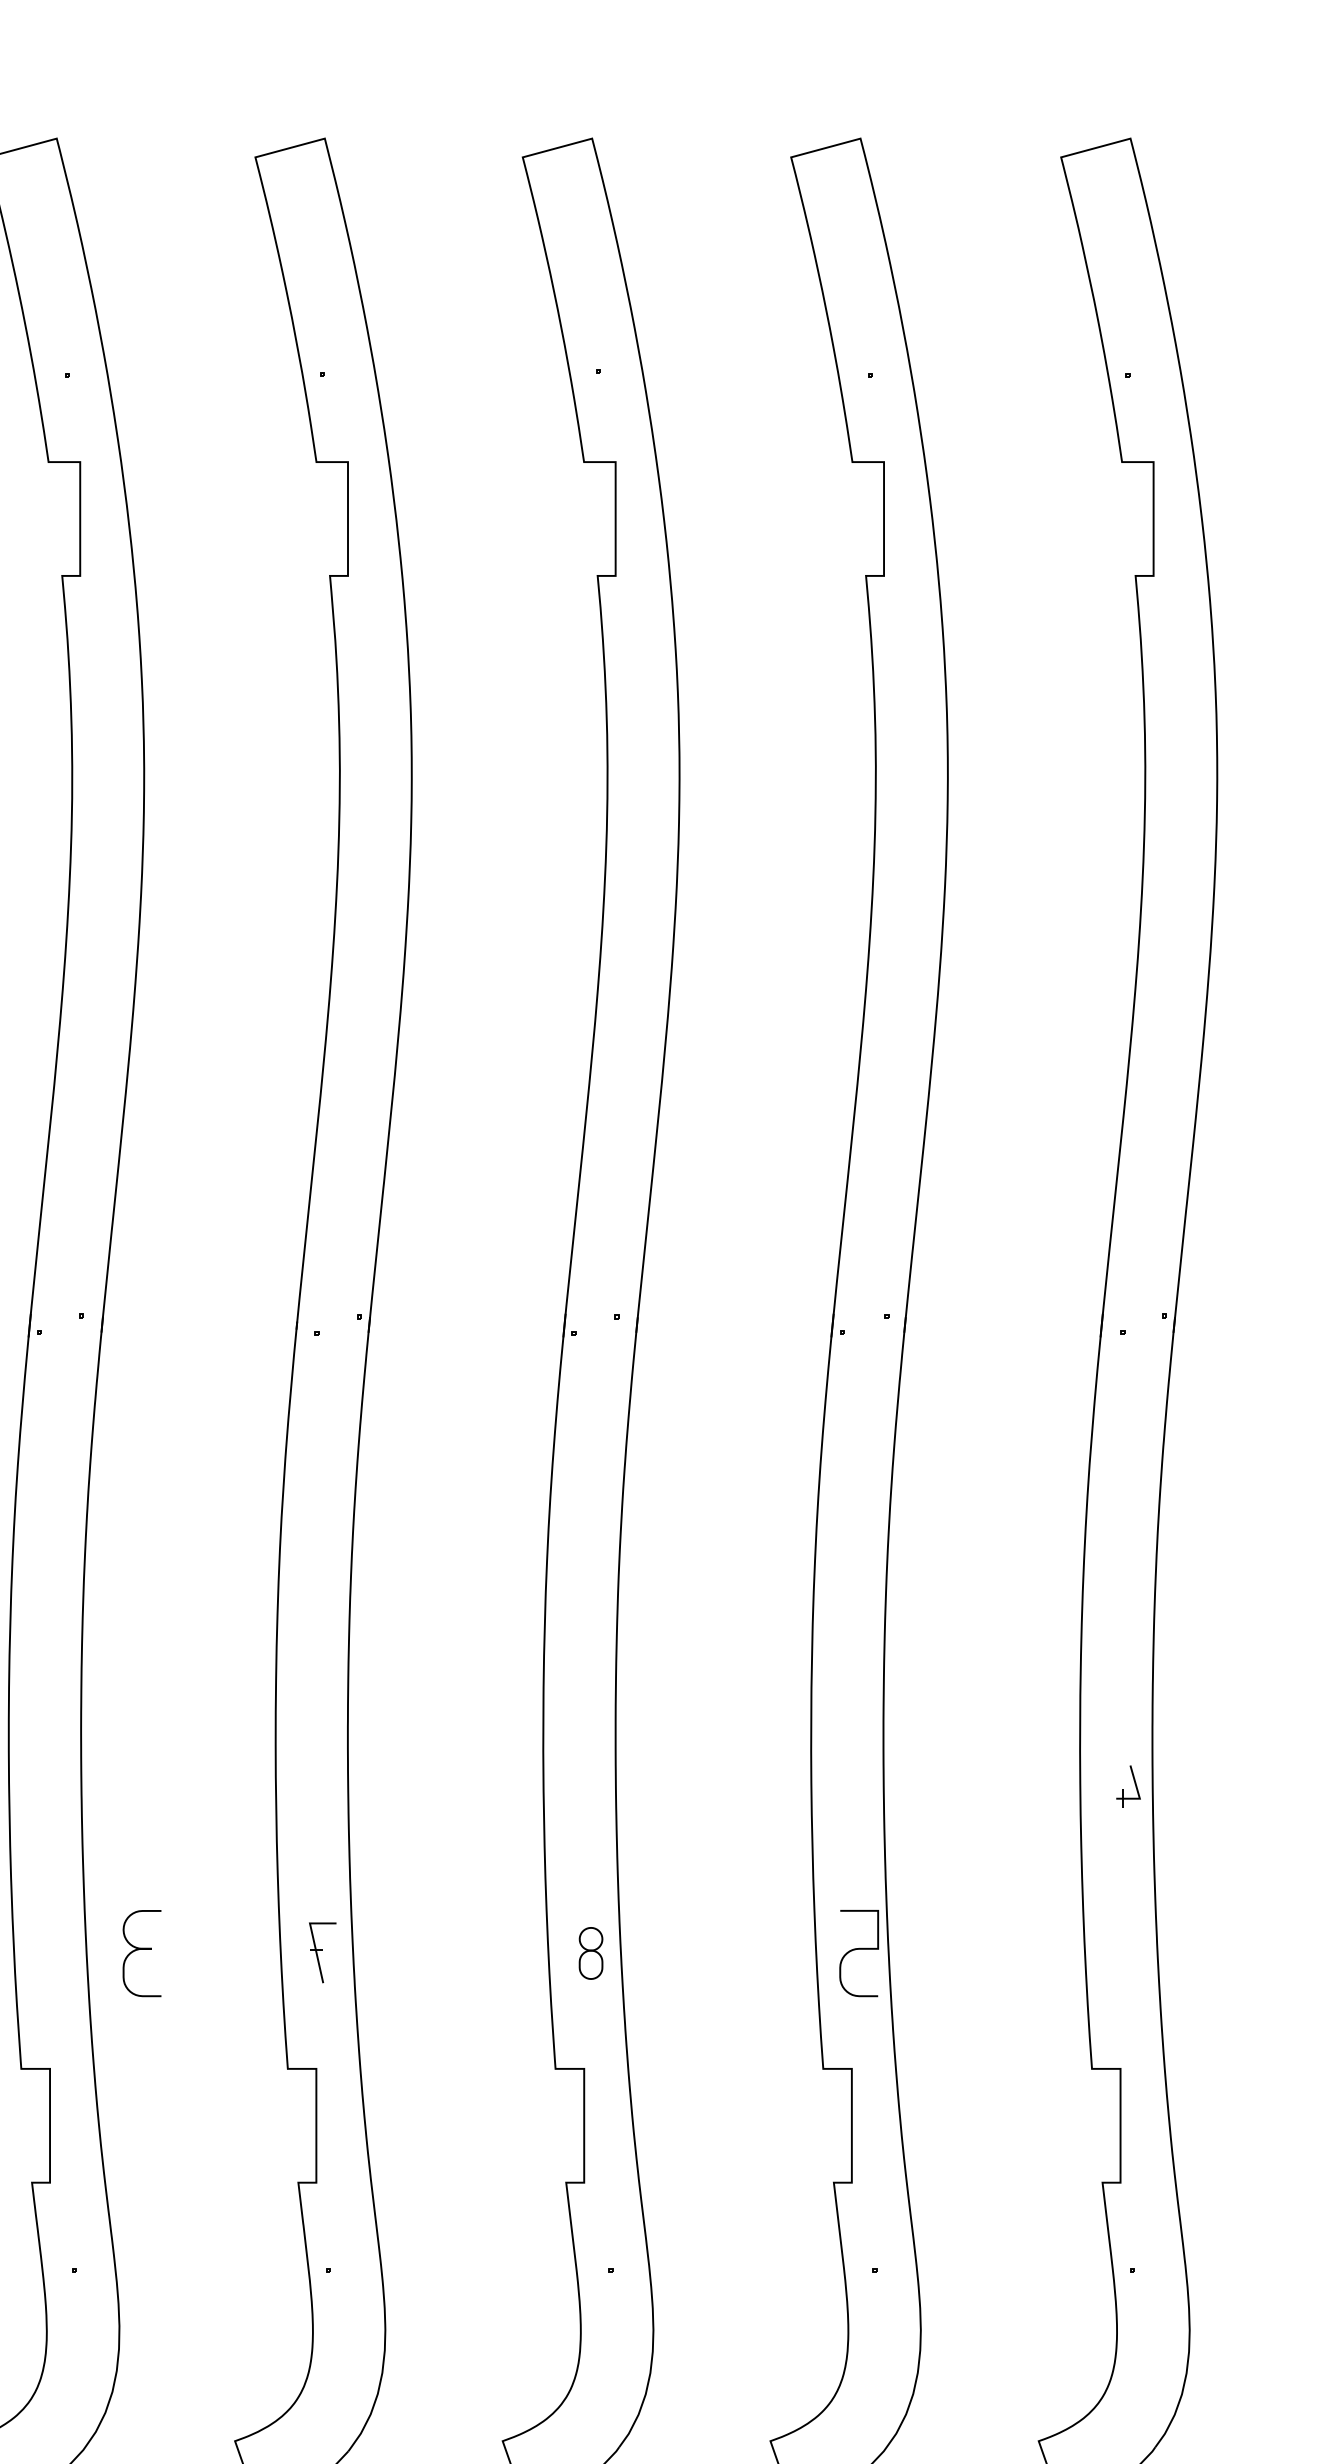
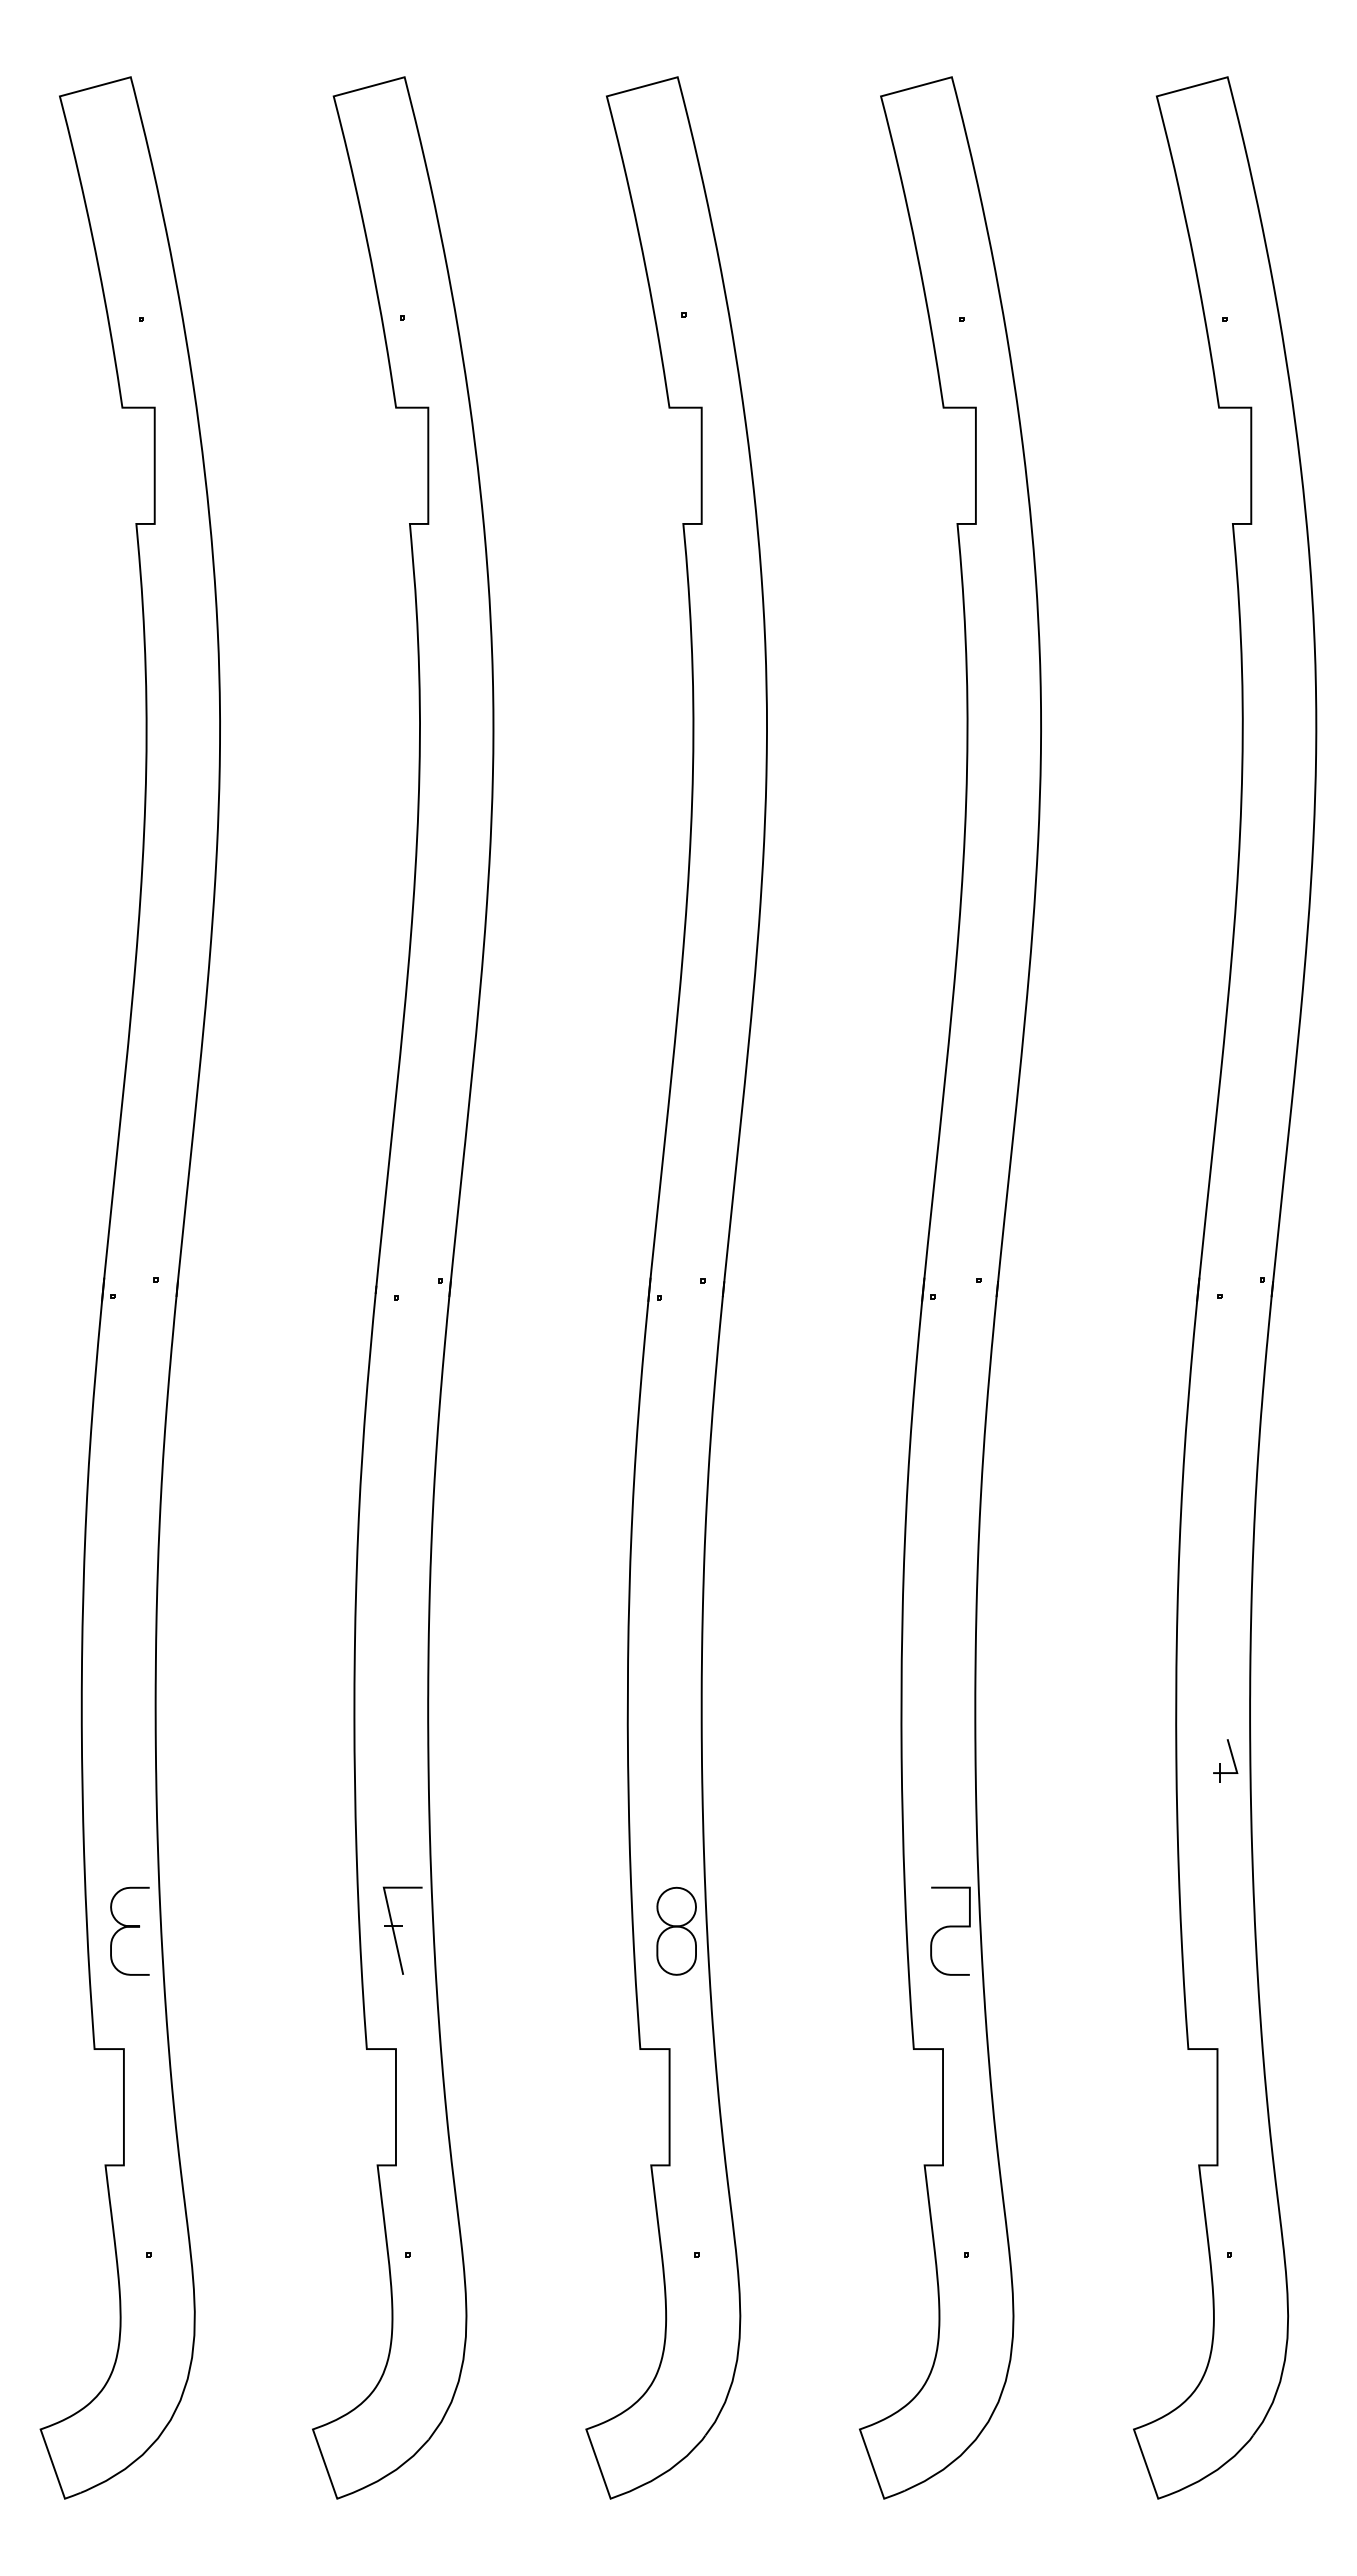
curve: (141, 1949) -> (129, 1927), moved
part: (322, 1952) -> (402, 1930), size x1.43
part: (590, 1952) -> (676, 1930), size x1.67

